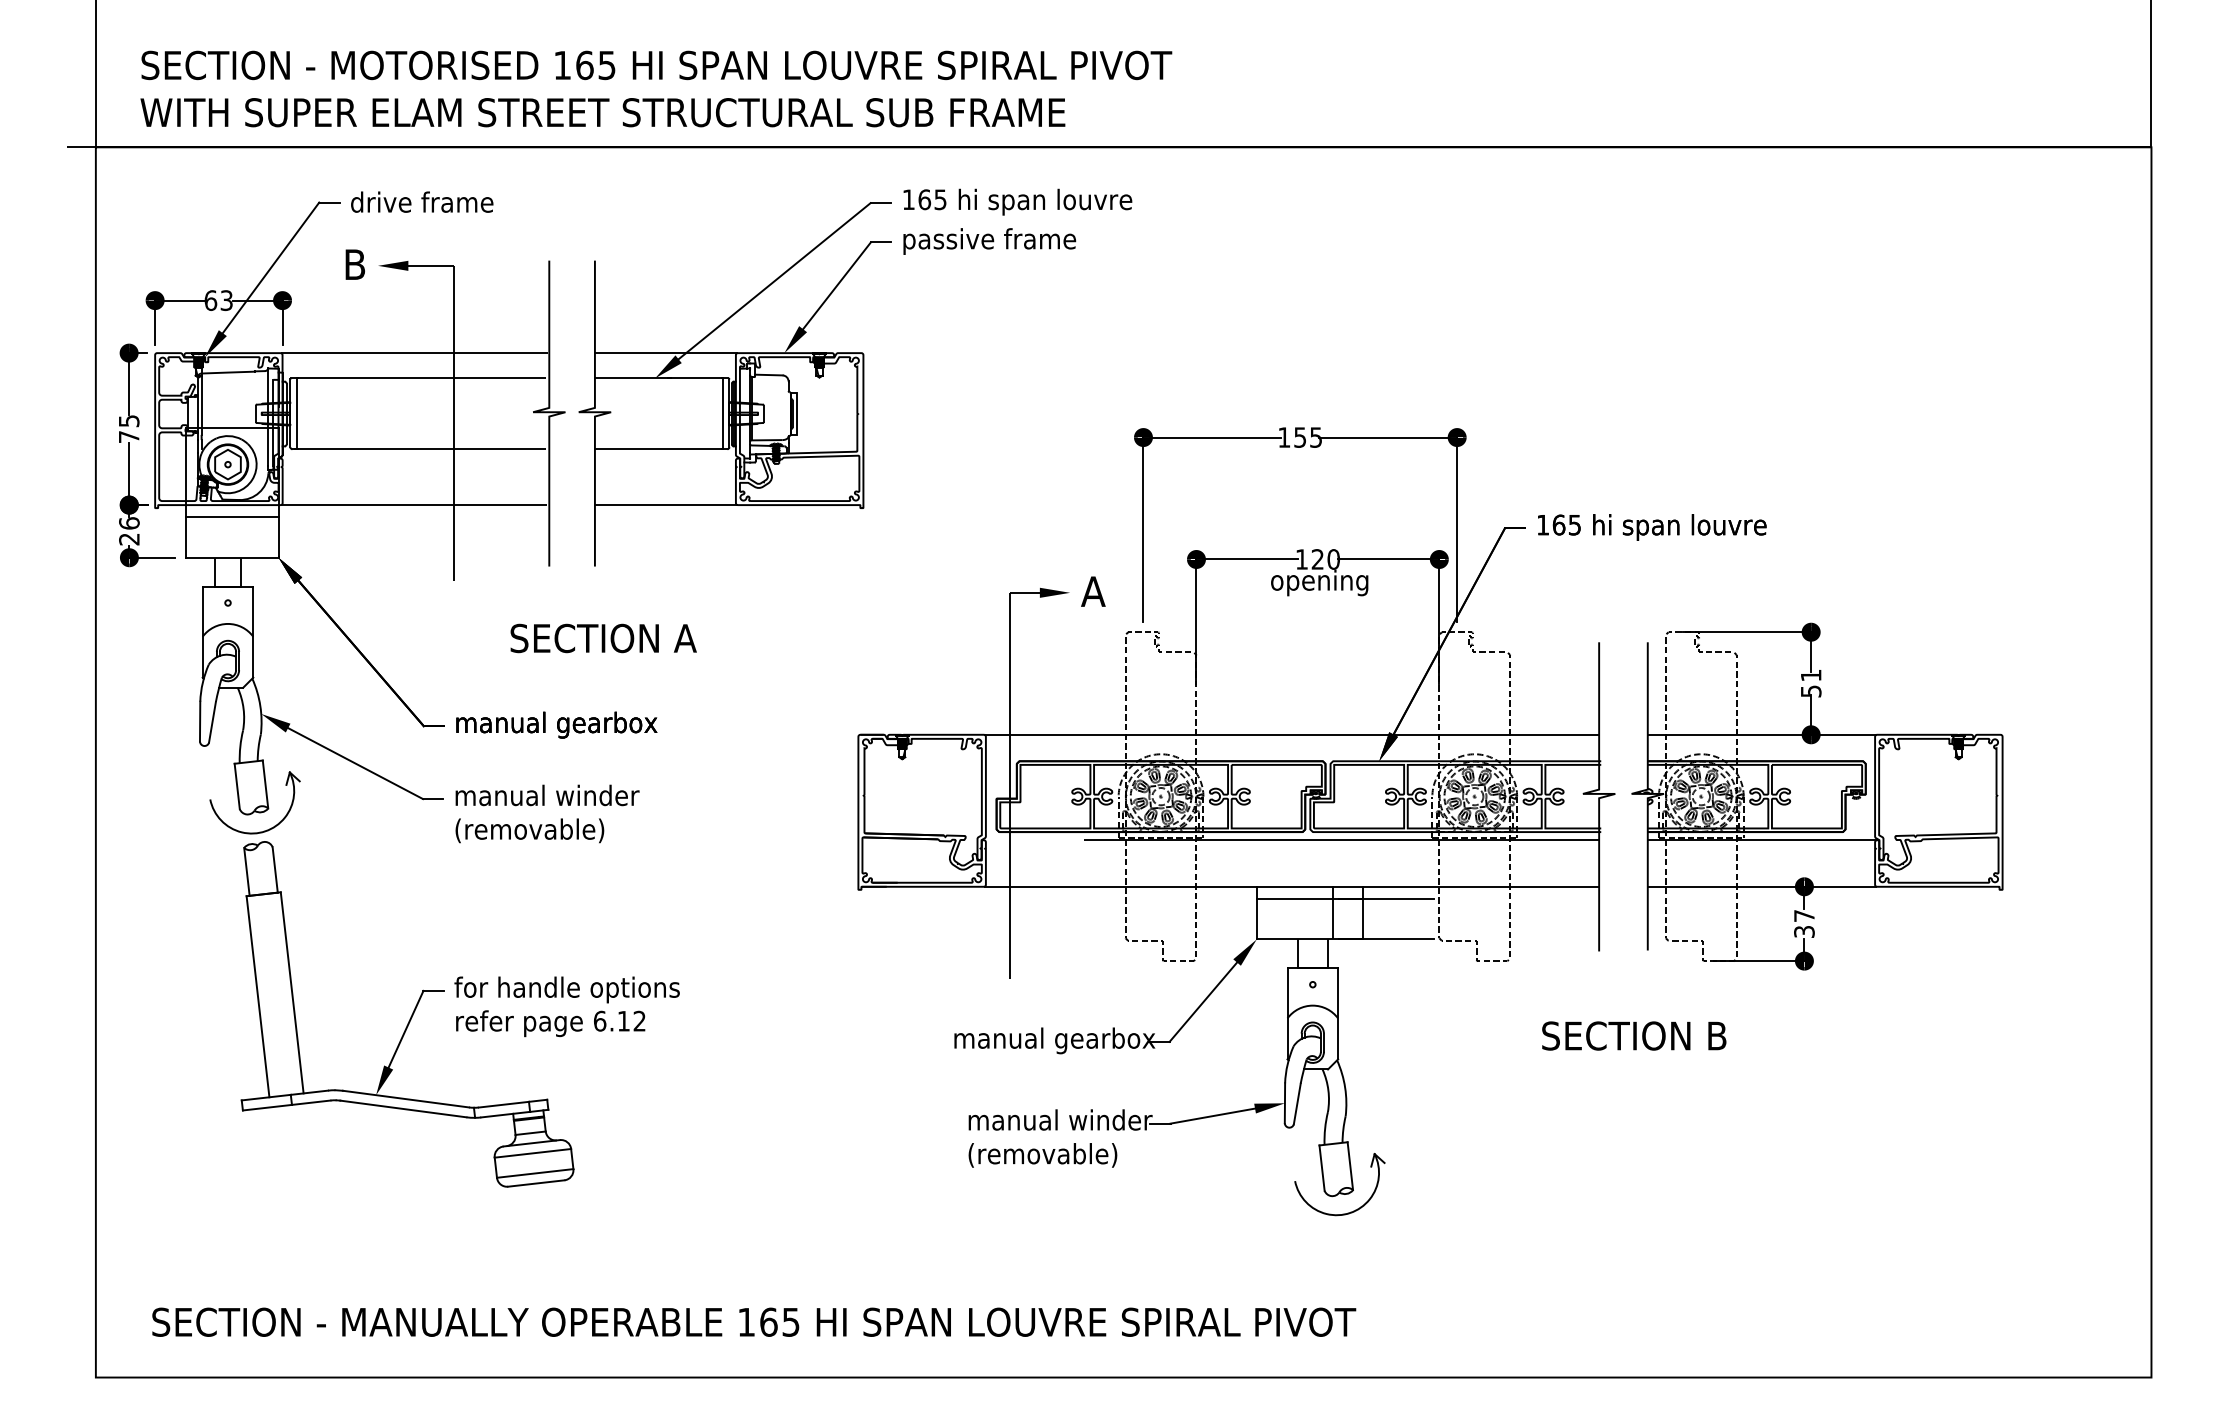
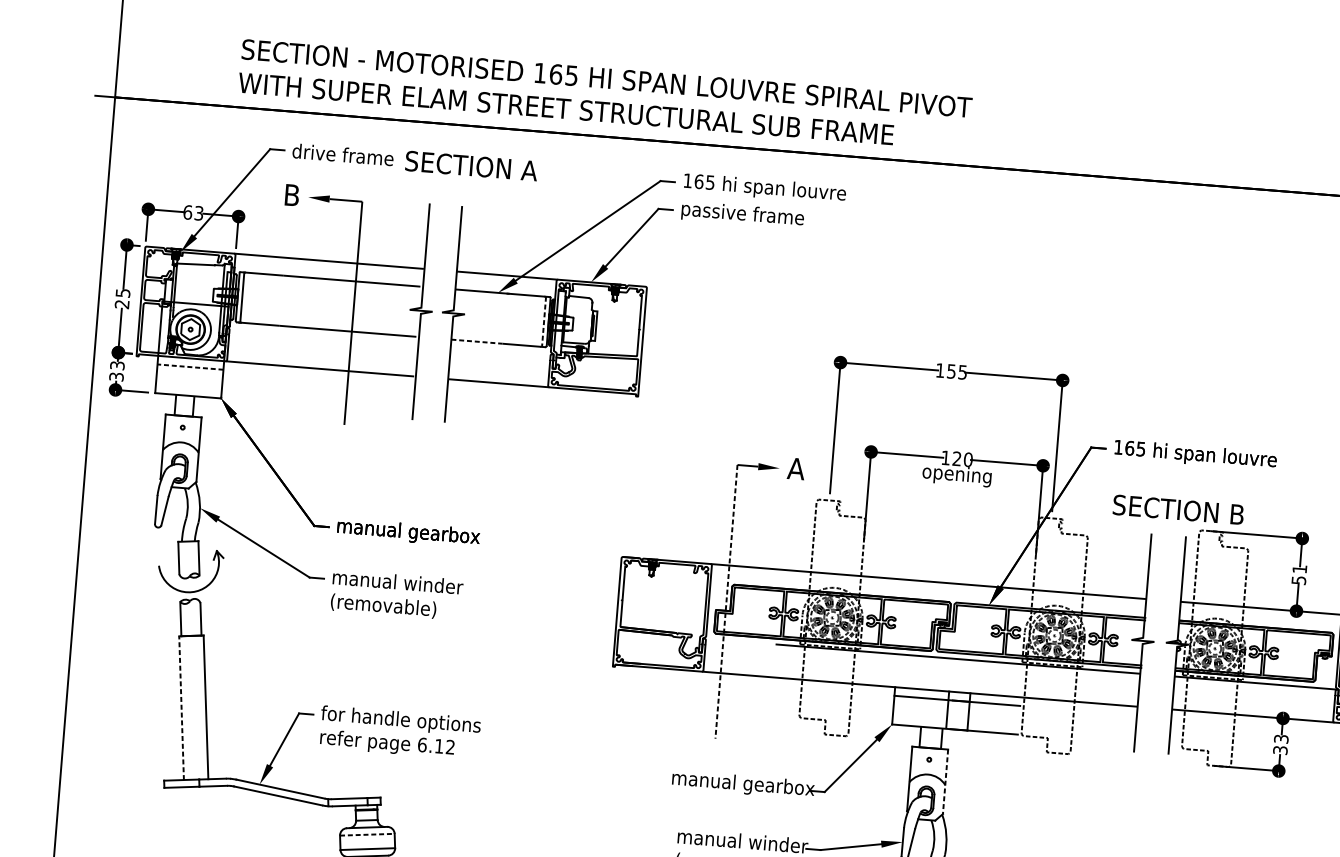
text: (656, 88) -> (605, 94), moved
line: (722, 414) -> (543, 322), solid -> dashed
text: (128, 437) -> (121, 304), 75 -> 25
line: (631, 449) -> (477, 341), solid -> dashed
line: (232, 517) -> (190, 367), solid -> dashed
text: (129, 531) -> (117, 371), 26 -> 33
text: (603, 638) -> (471, 166), moved
line: (1010, 786) -> (726, 602), solid -> dashed
text: (1804, 915) -> (1281, 738), 37 -> 33
line: (257, 996) -> (181, 707), solid -> dashed
line: (1338, 1013) -> (945, 781), solid -> dashed
text: (1634, 1035) -> (1178, 509), moved
line: (533, 1153) -> (367, 834), solid -> dashed

